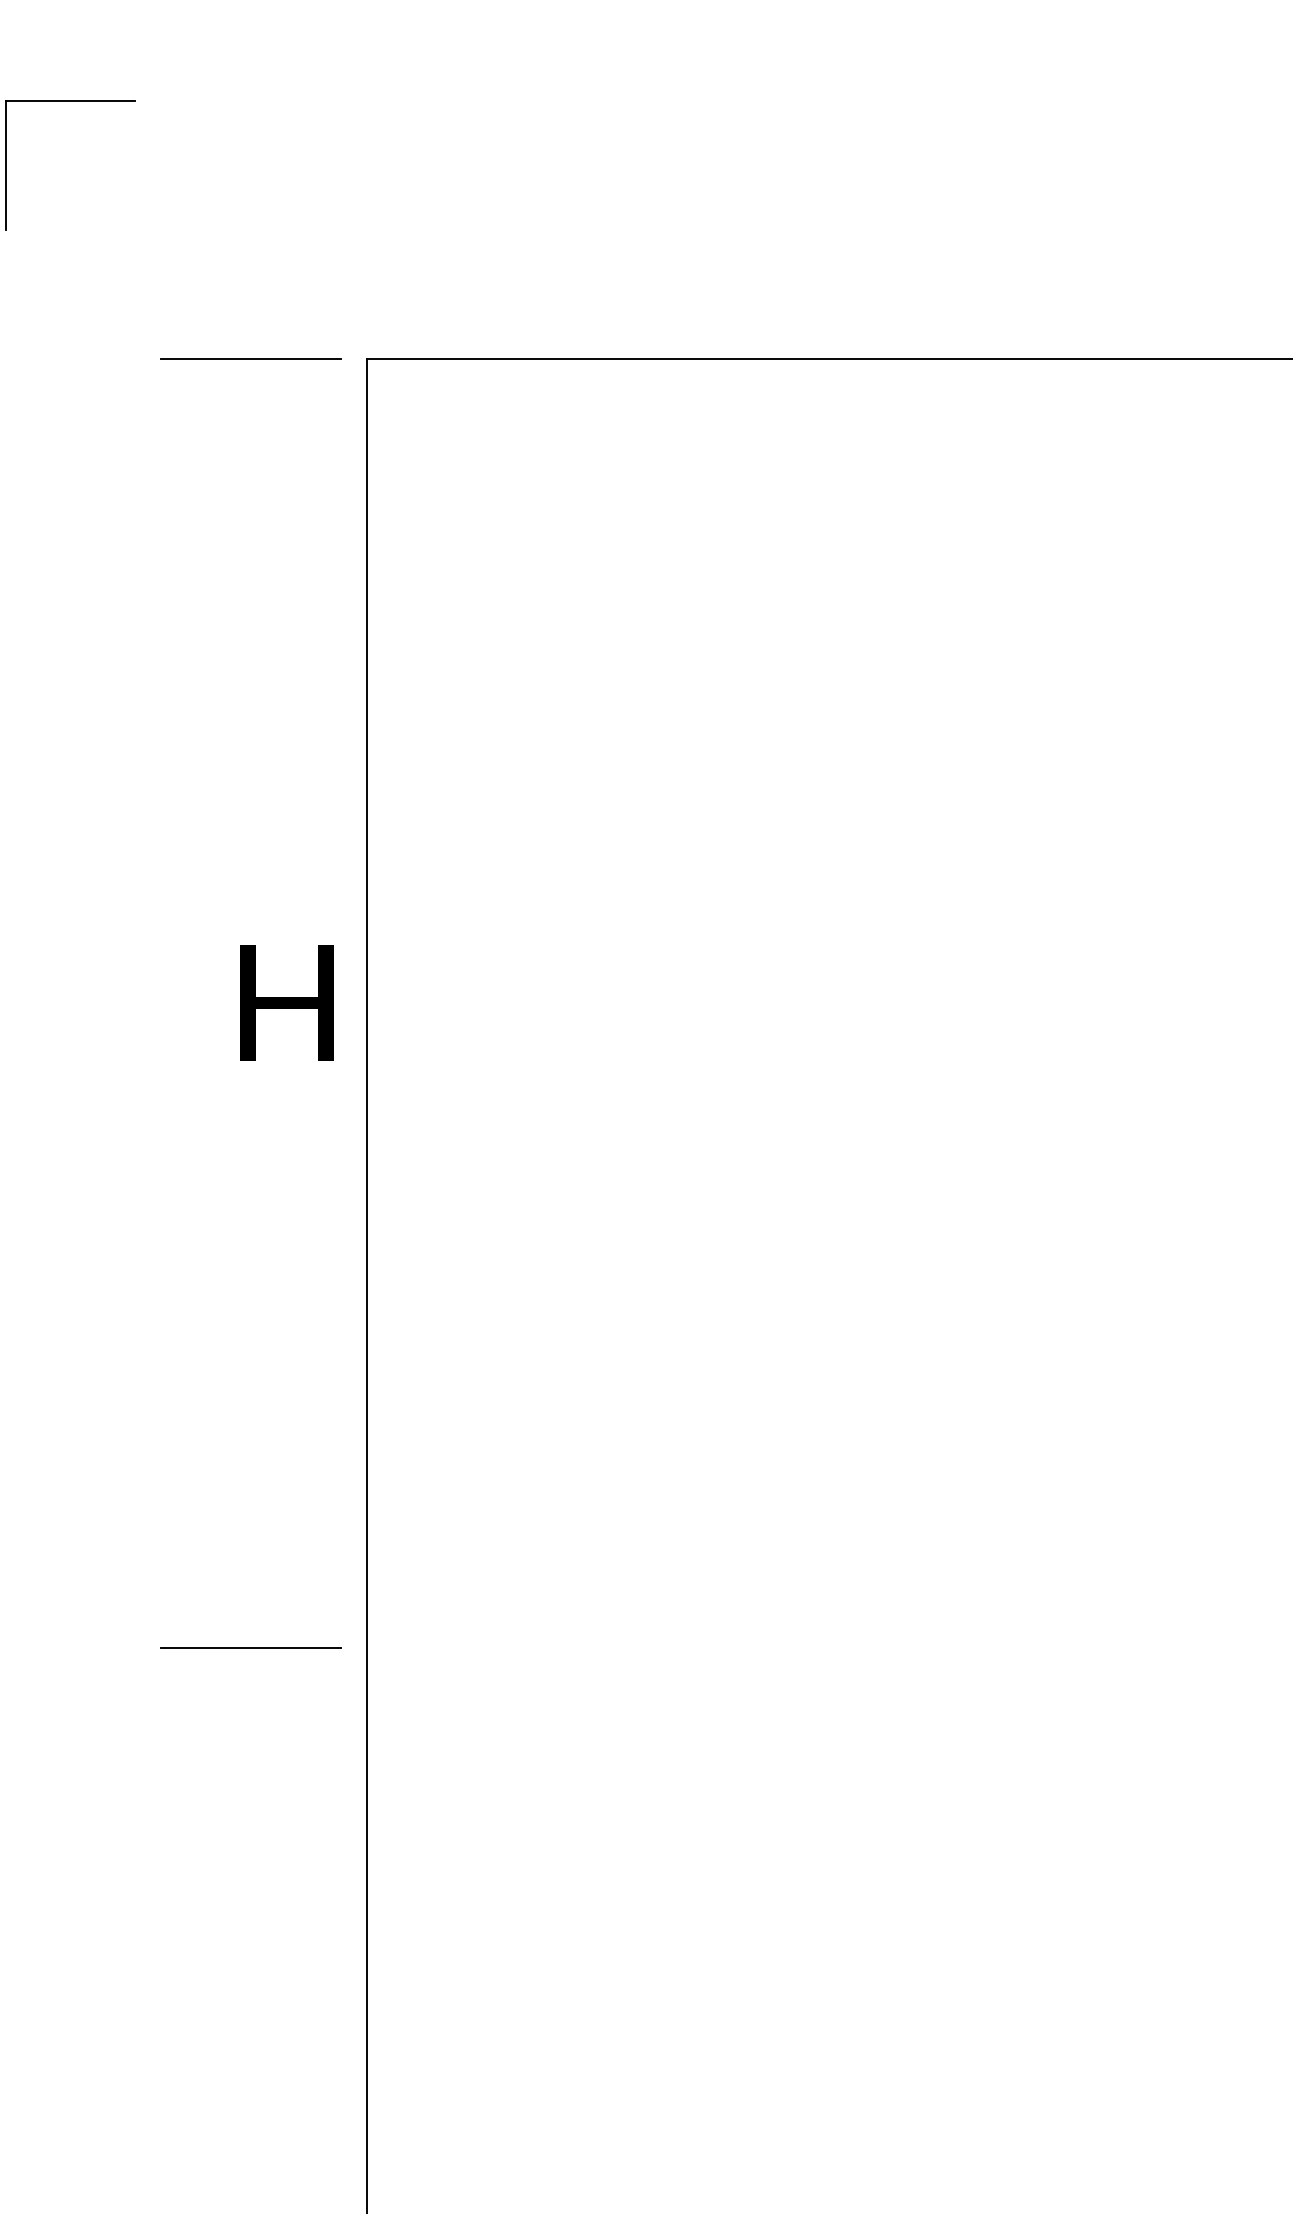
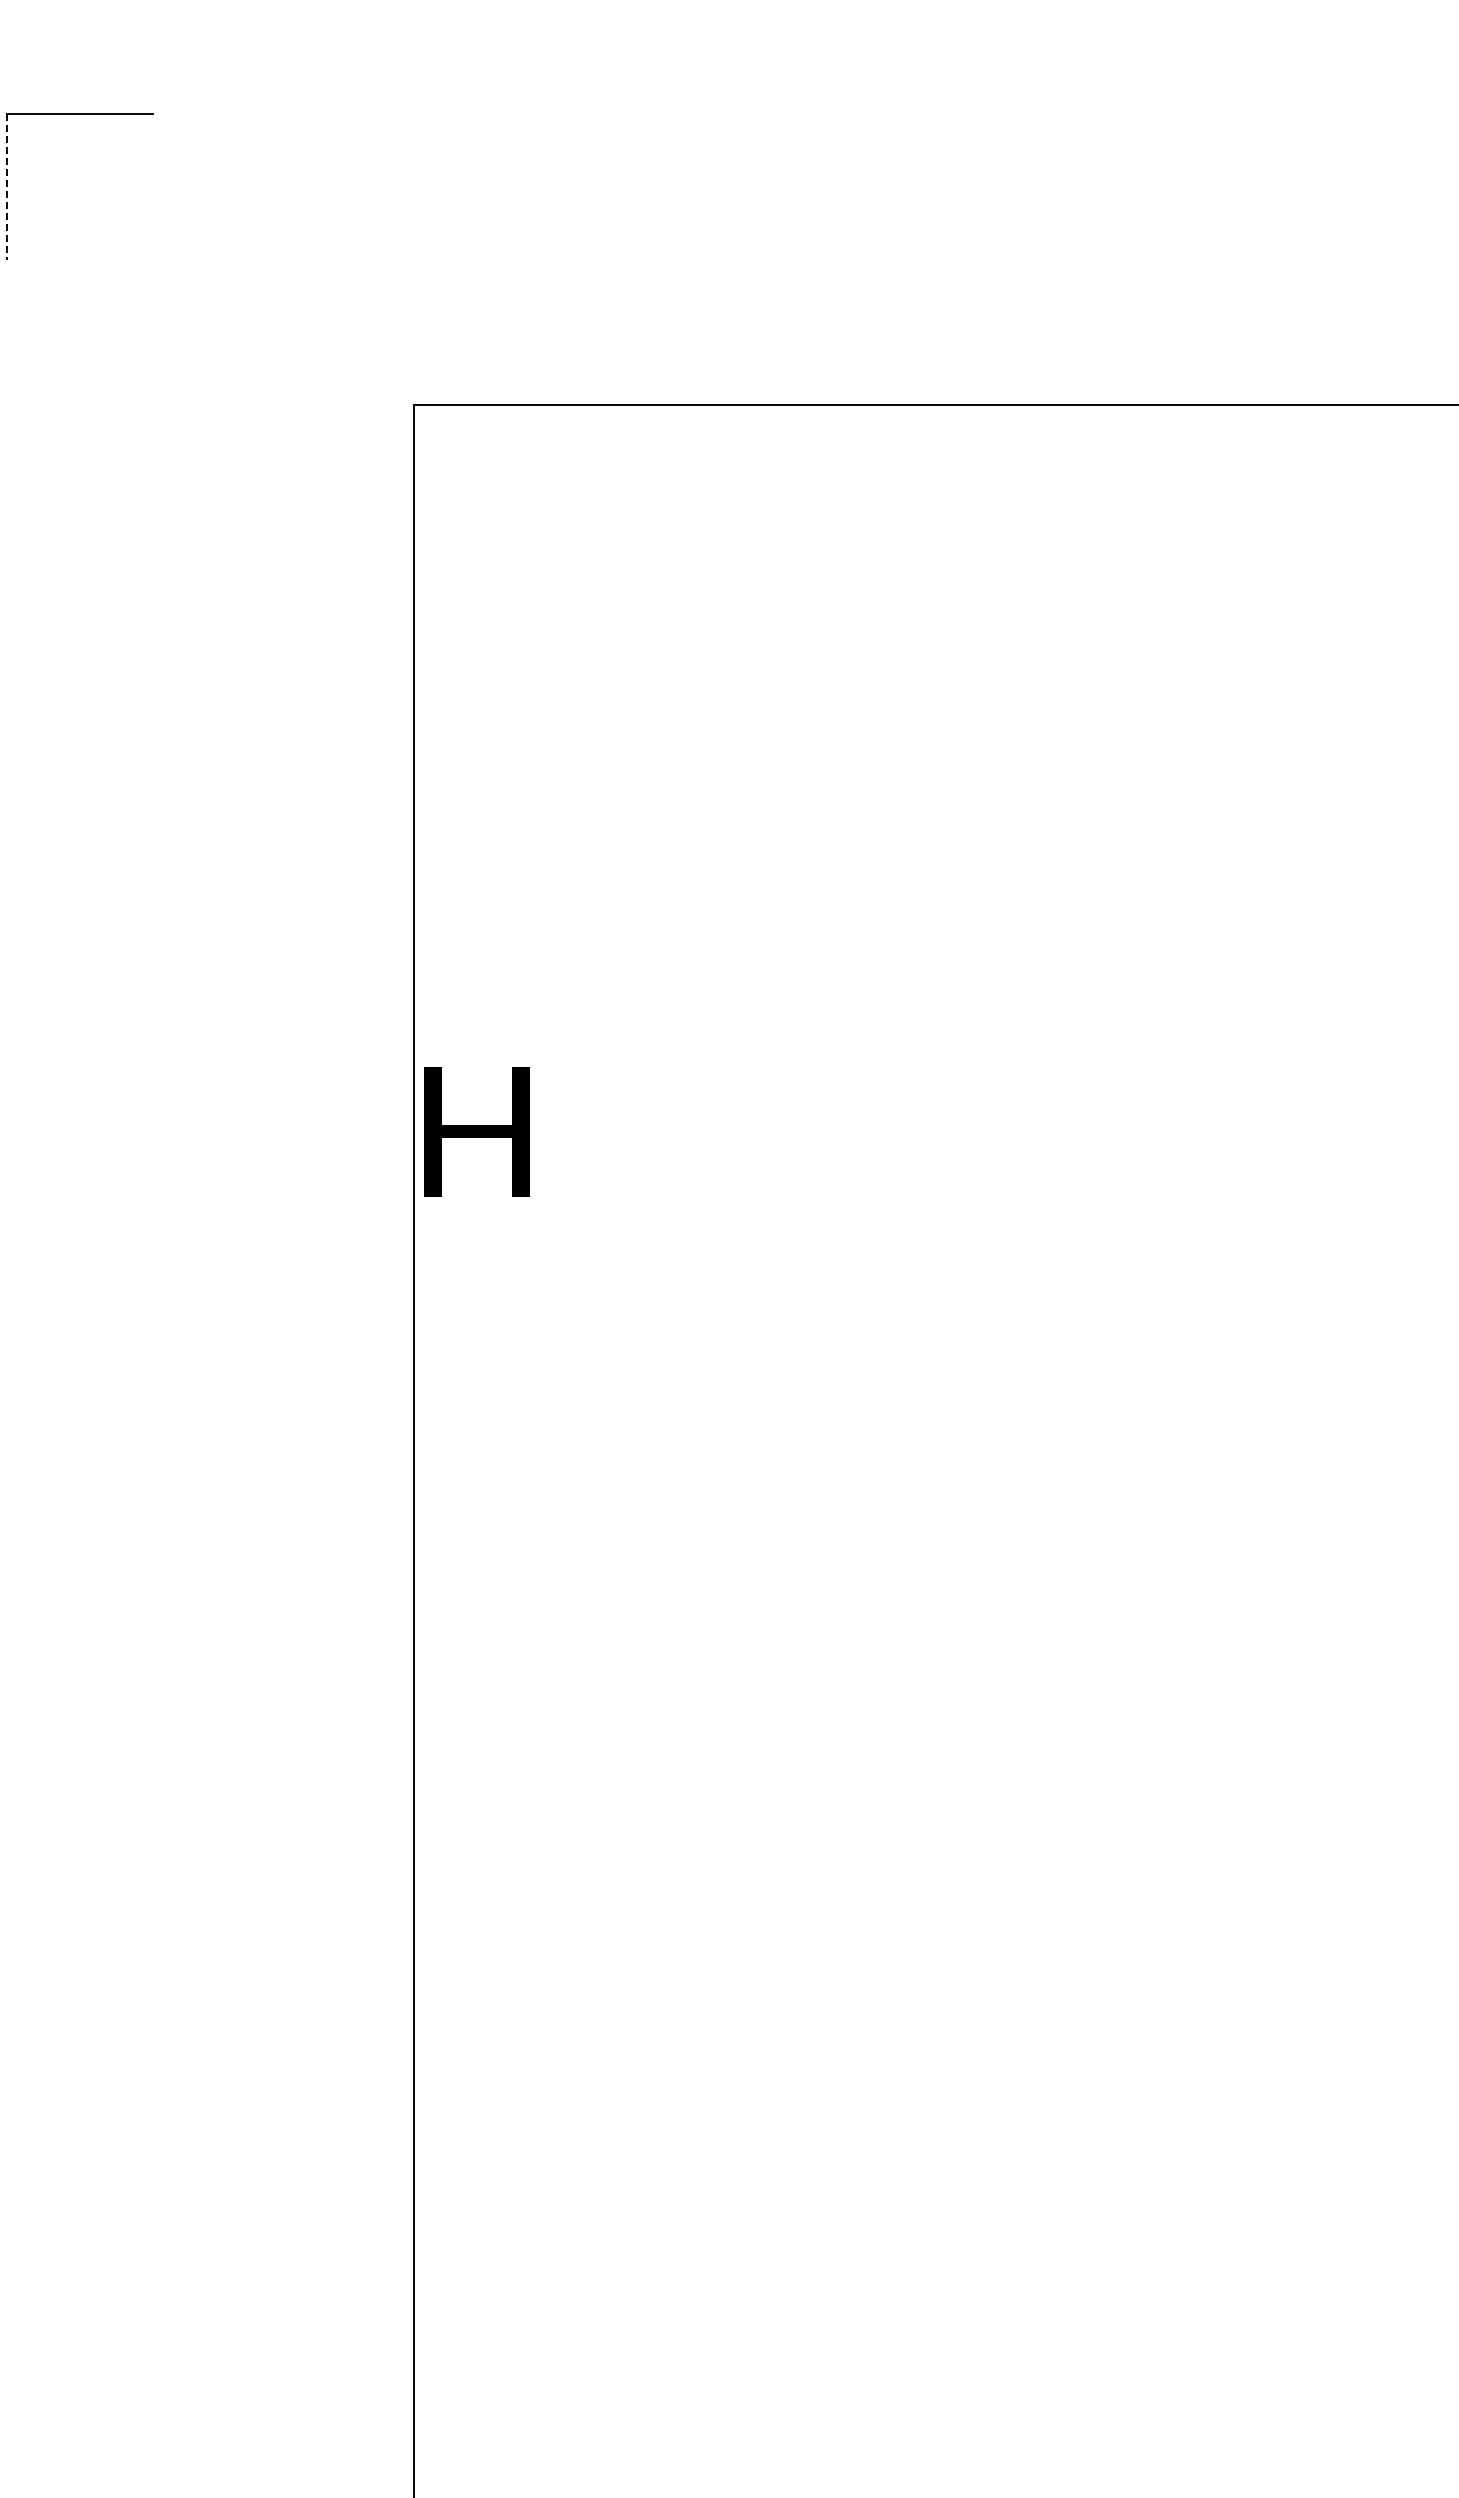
line: (6, 165) -> (7, 186), solid -> dashed
line: (251, 359) -> (283, 405), removed
text: (286, 1002) -> (476, 1131), moved
line: (251, 1647) -> (283, 1858), removed

